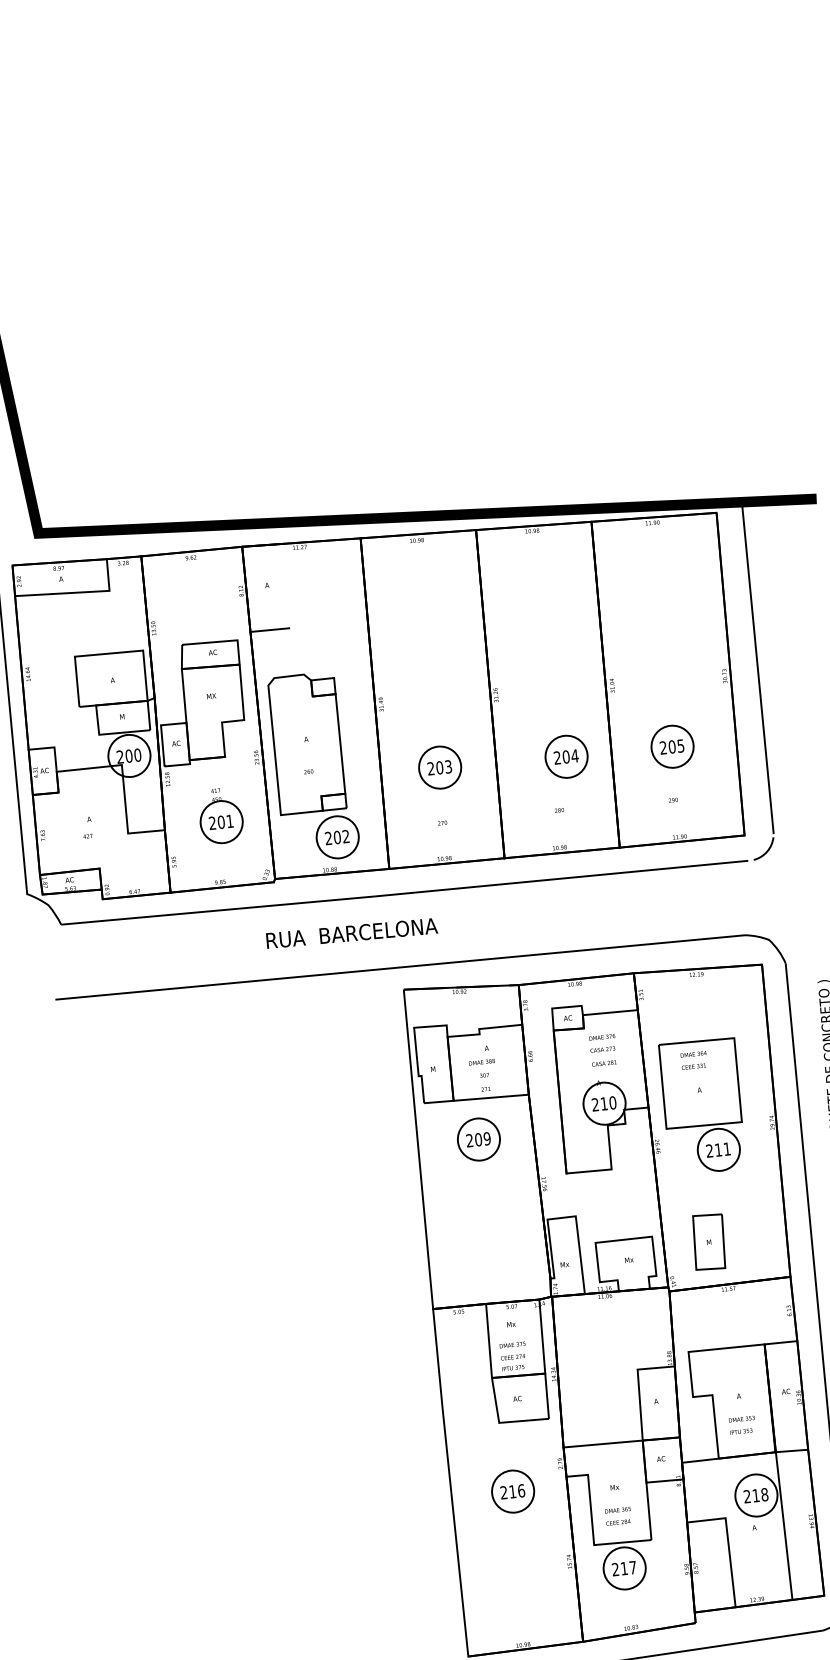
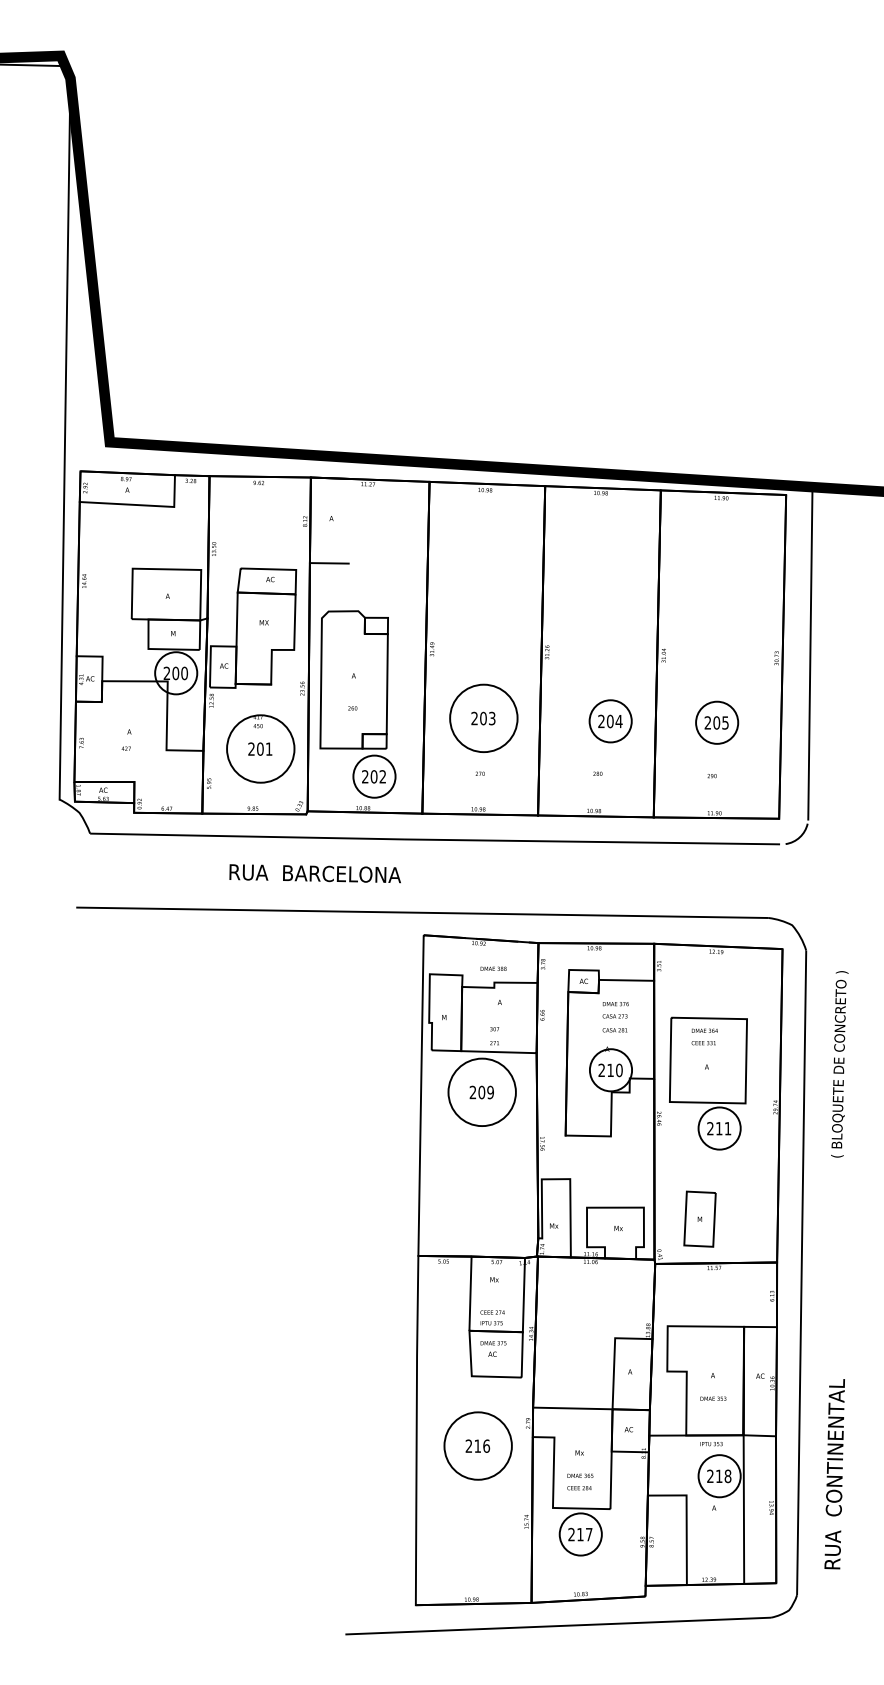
circle: (439, 767) -> (483, 718), size x1.6
circle: (221, 821) -> (260, 748), size x1.6
text: (351, 933) -> (314, 873), moved
text: (481, 1061) -> (493, 968), moved
circle: (479, 1139) -> (482, 1092), size x1.6
text: (512, 1345) -> (493, 1343), moved
text: (741, 1432) -> (711, 1444), moved
circle: (513, 1491) -> (478, 1445), size x1.6

